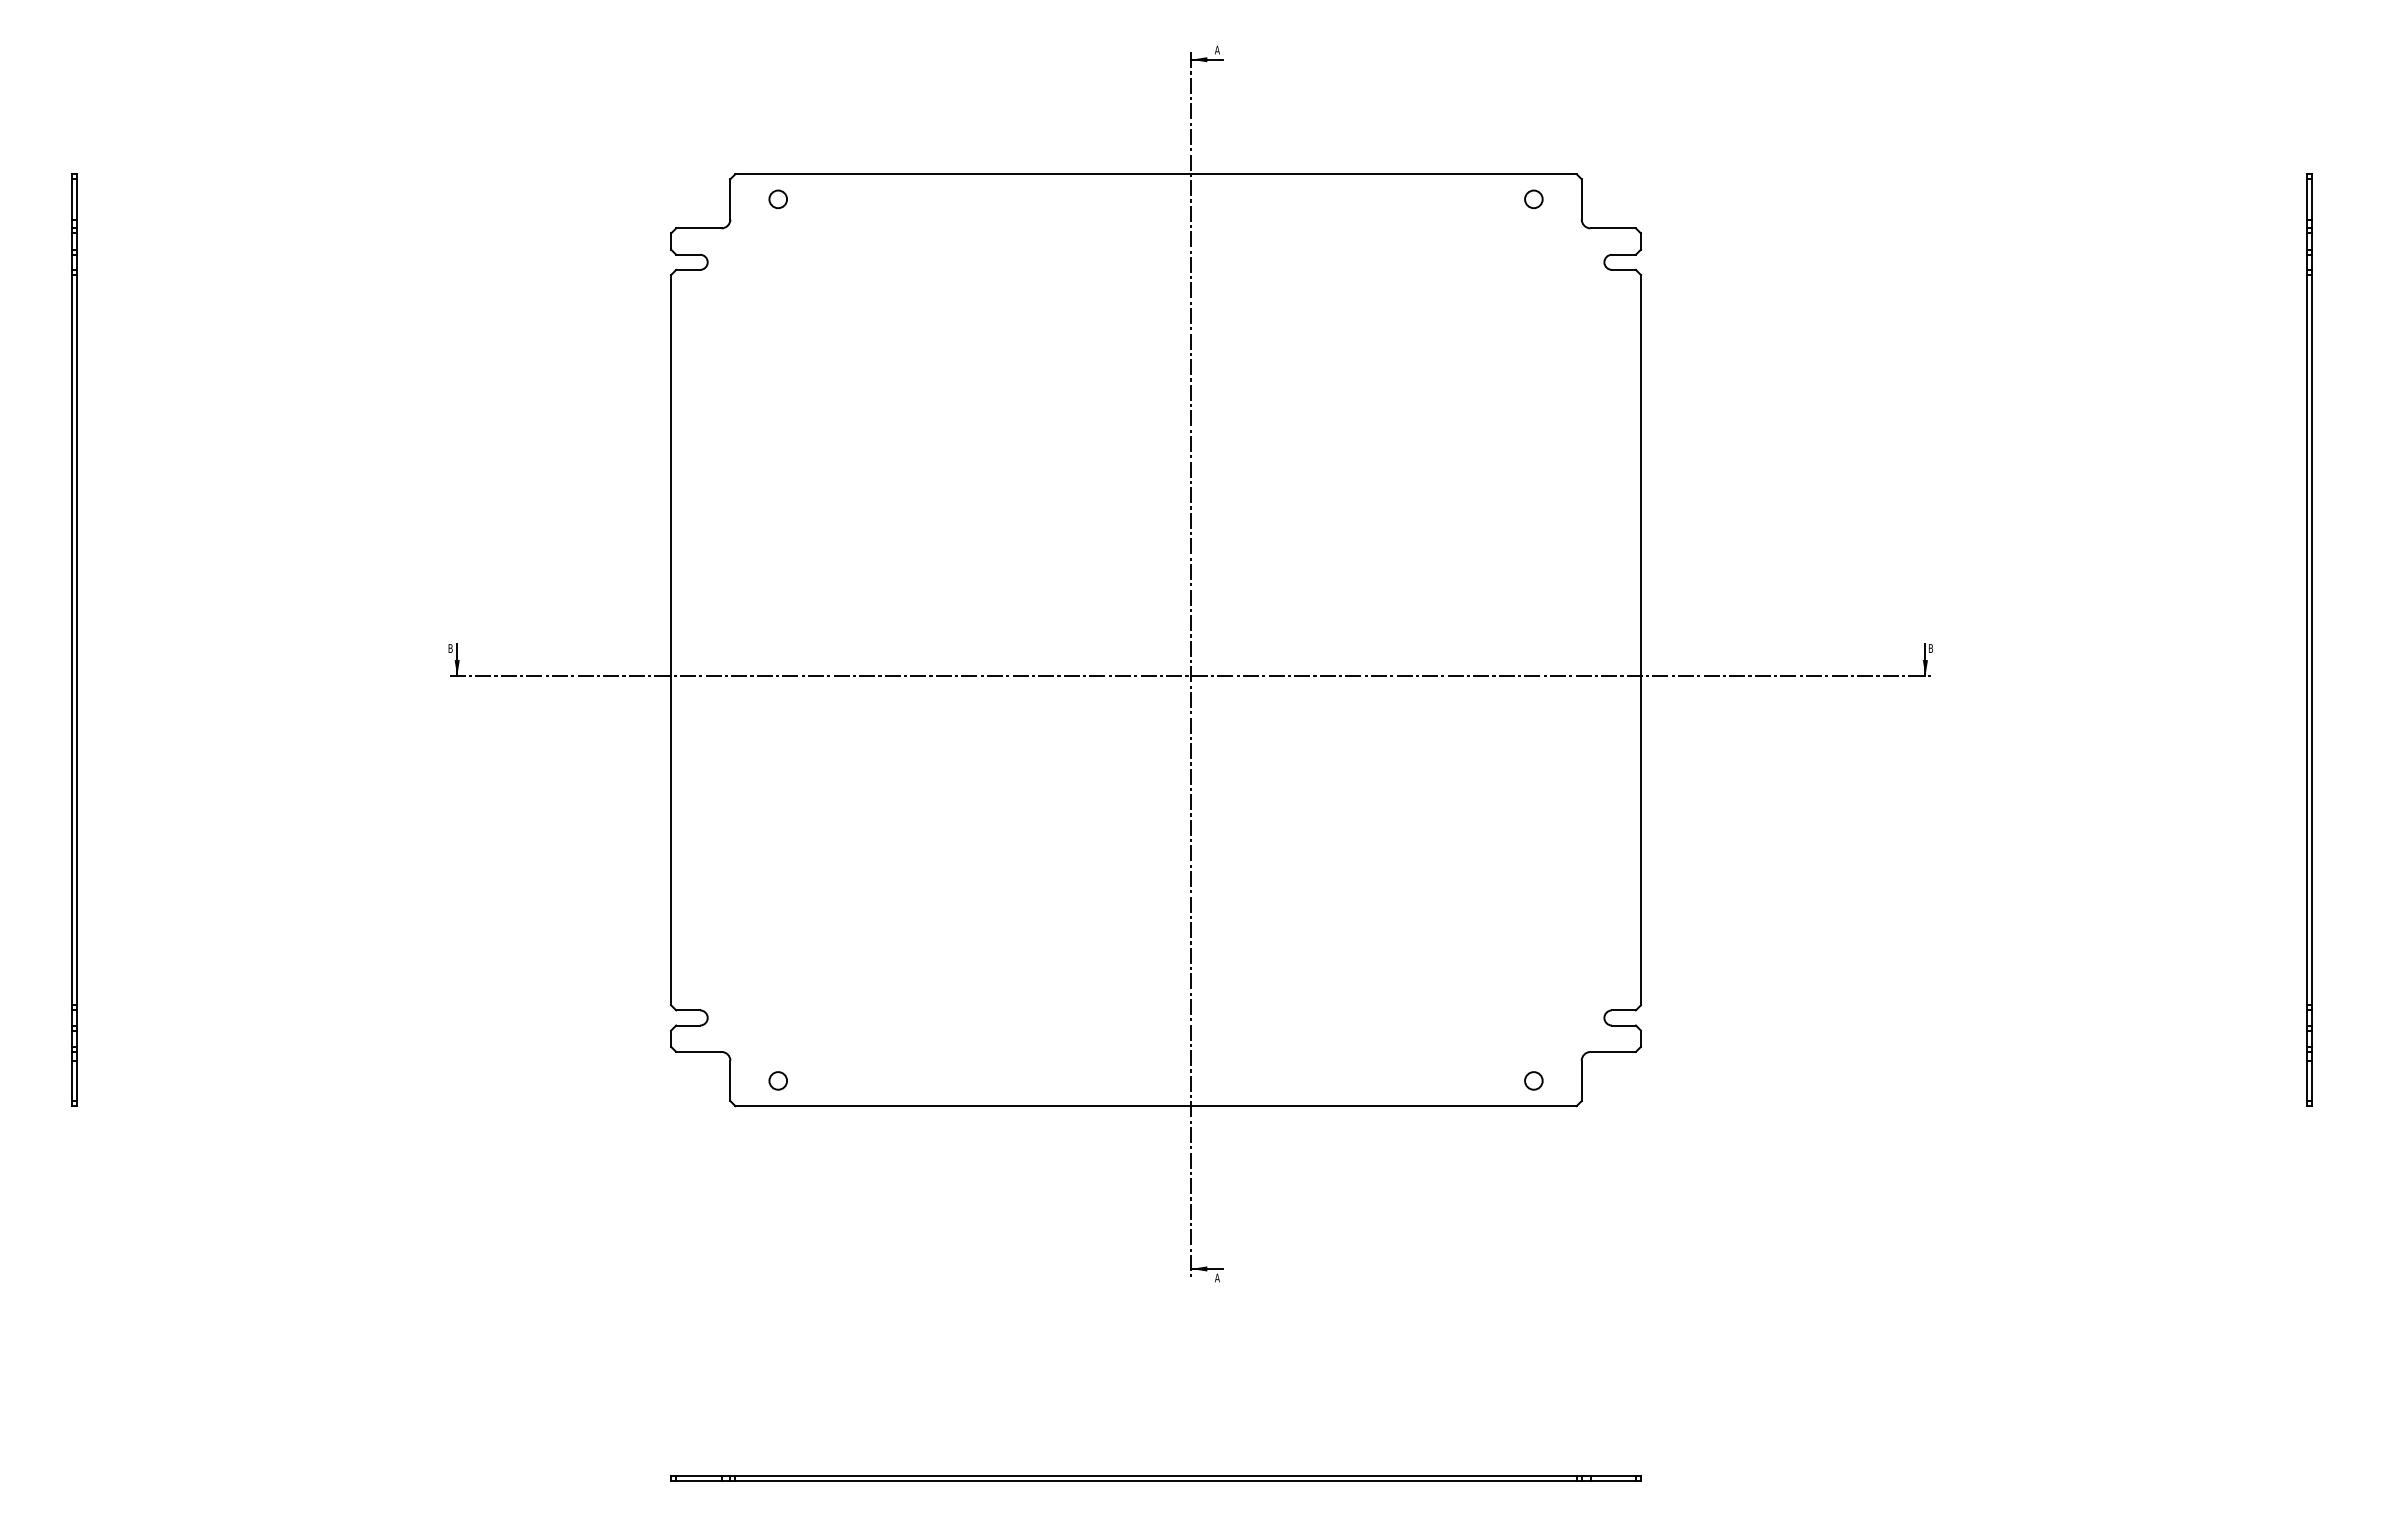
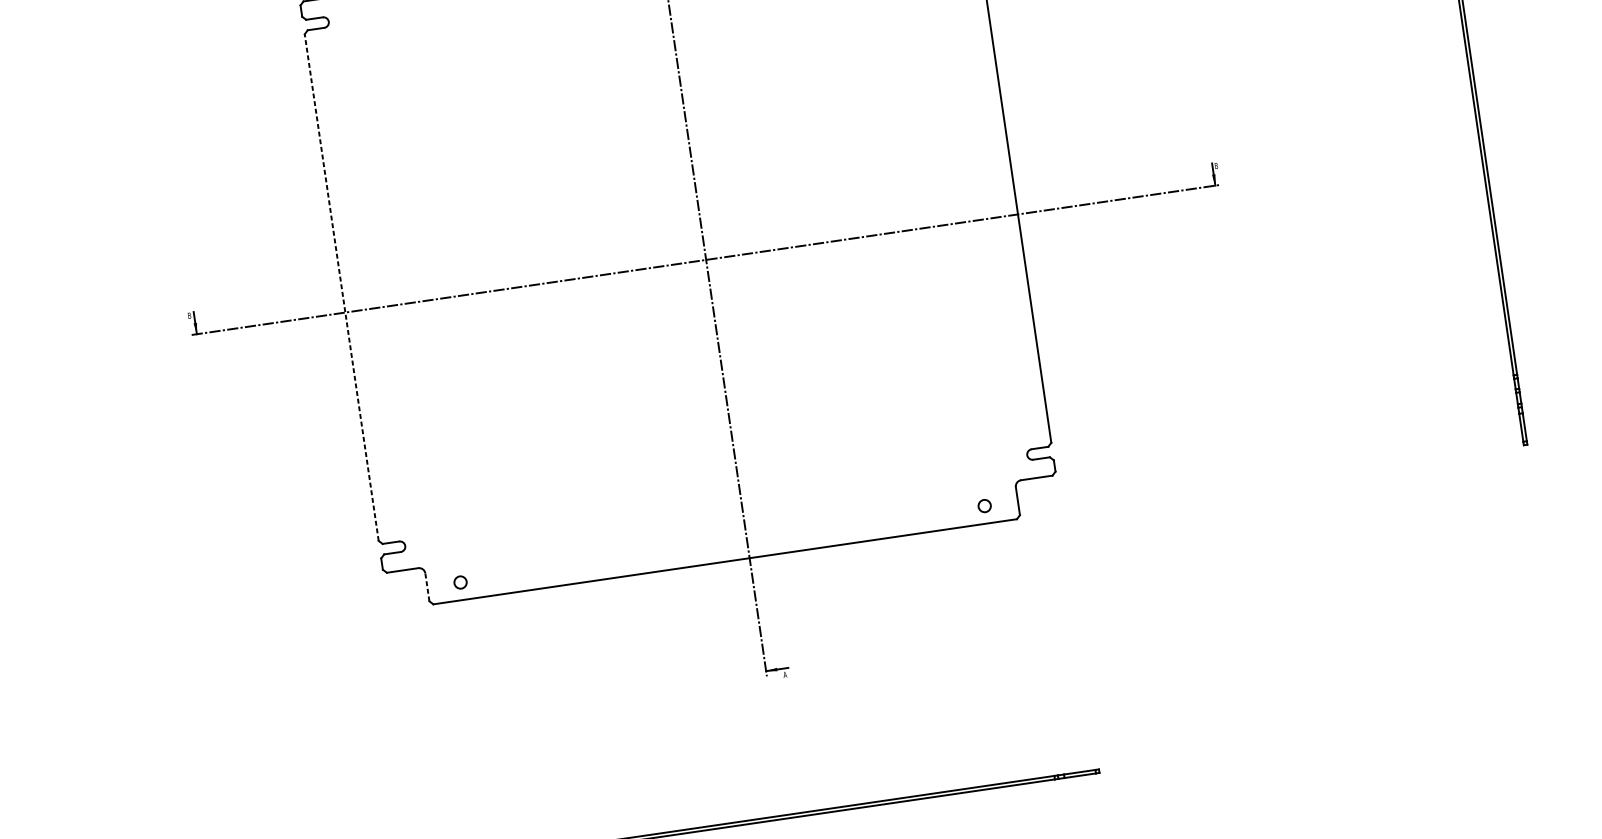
line: (671, 639) -> (341, 287), solid -> dashed
line: (730, 1080) -> (427, 587), solid -> dashed

